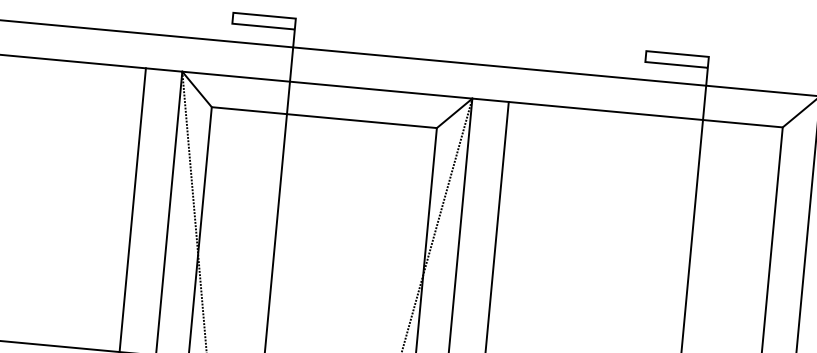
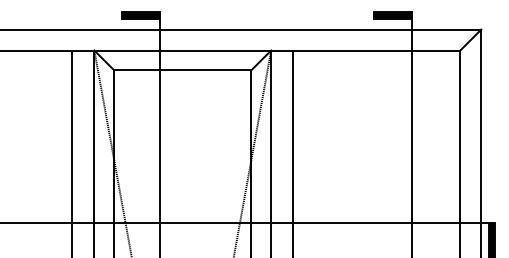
fill: (263, 21) -> (140, 15), added
fill: (676, 59) -> (392, 15), added

